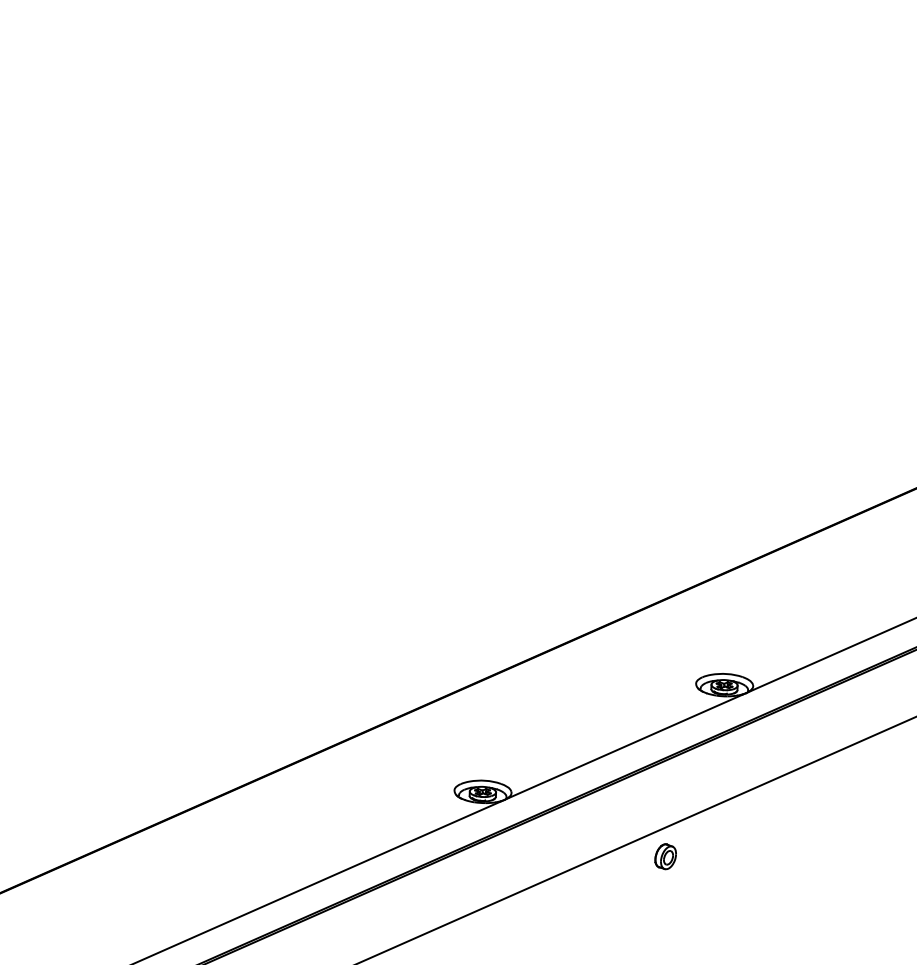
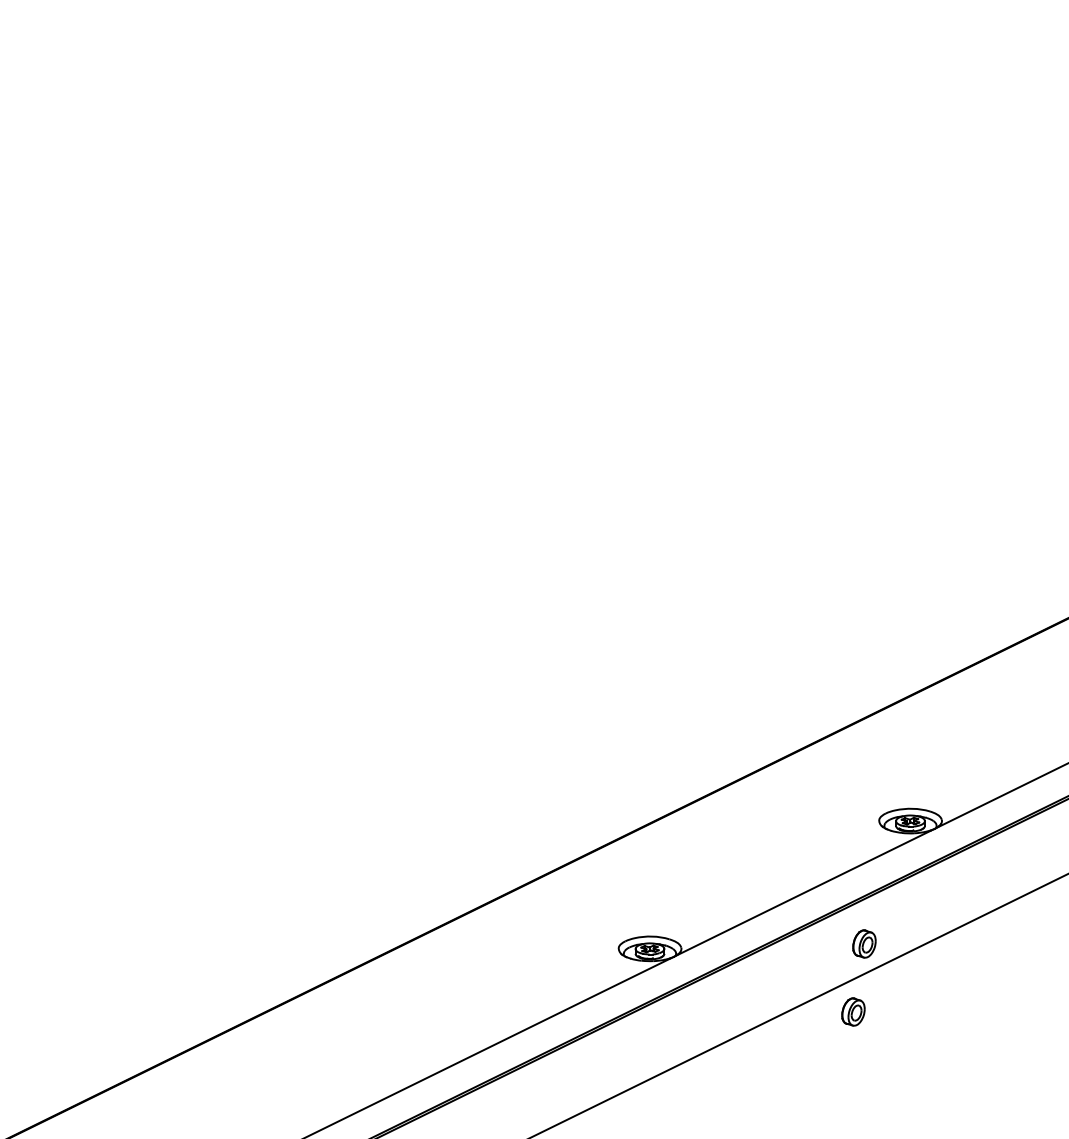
part: (678, 794) -> (864, 943), added

